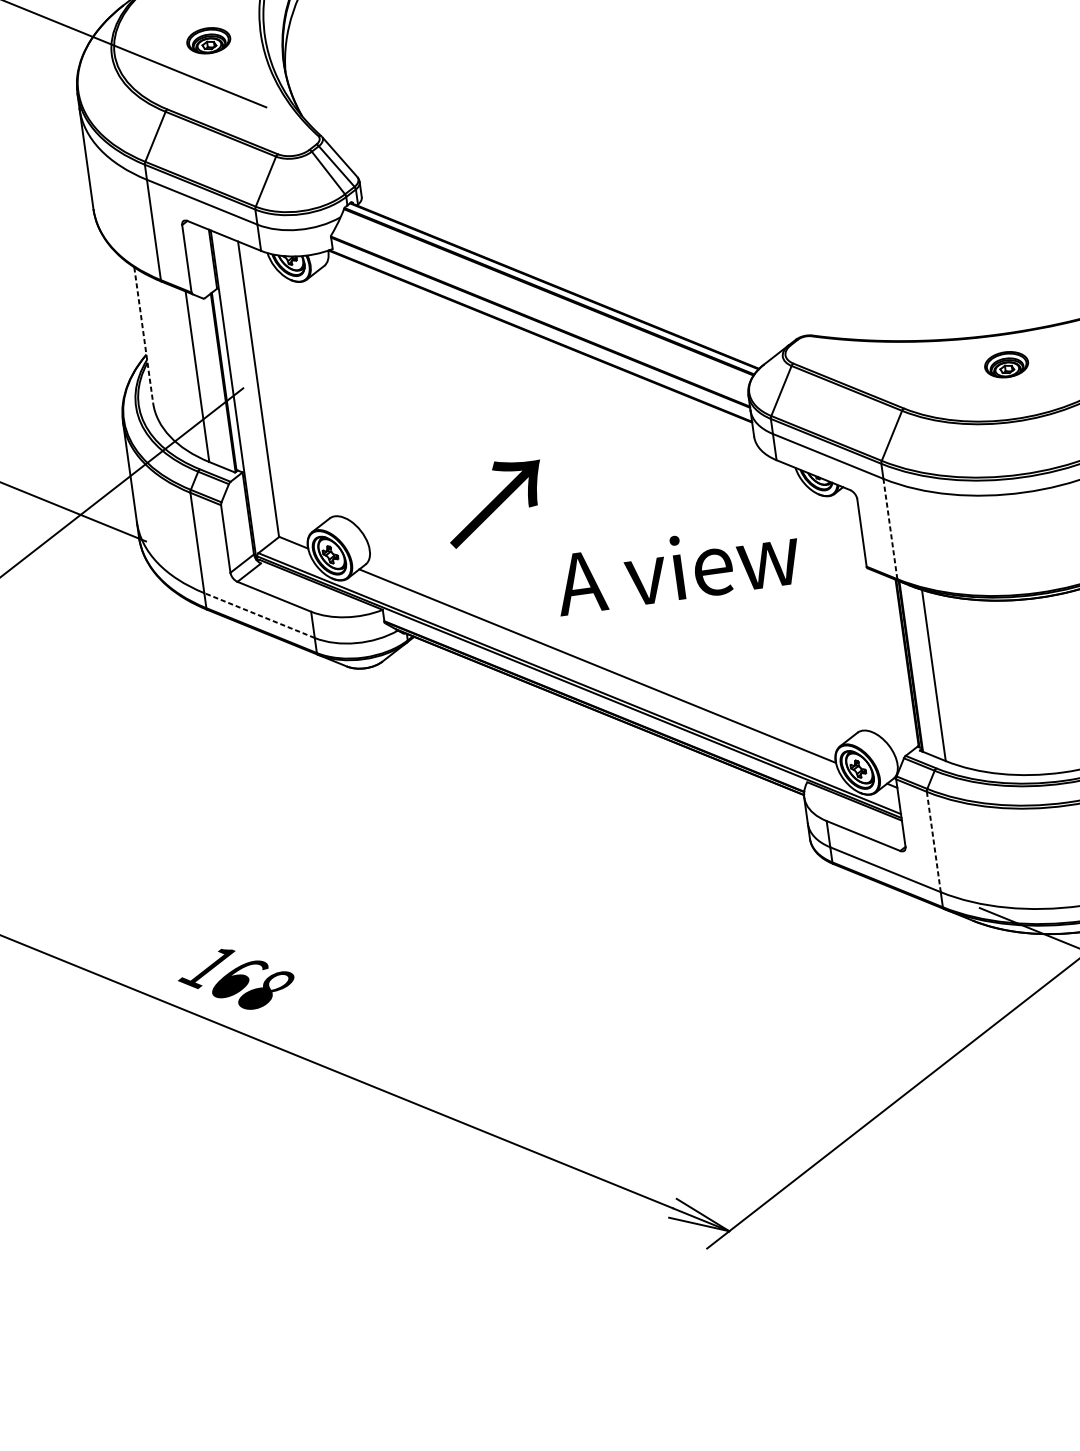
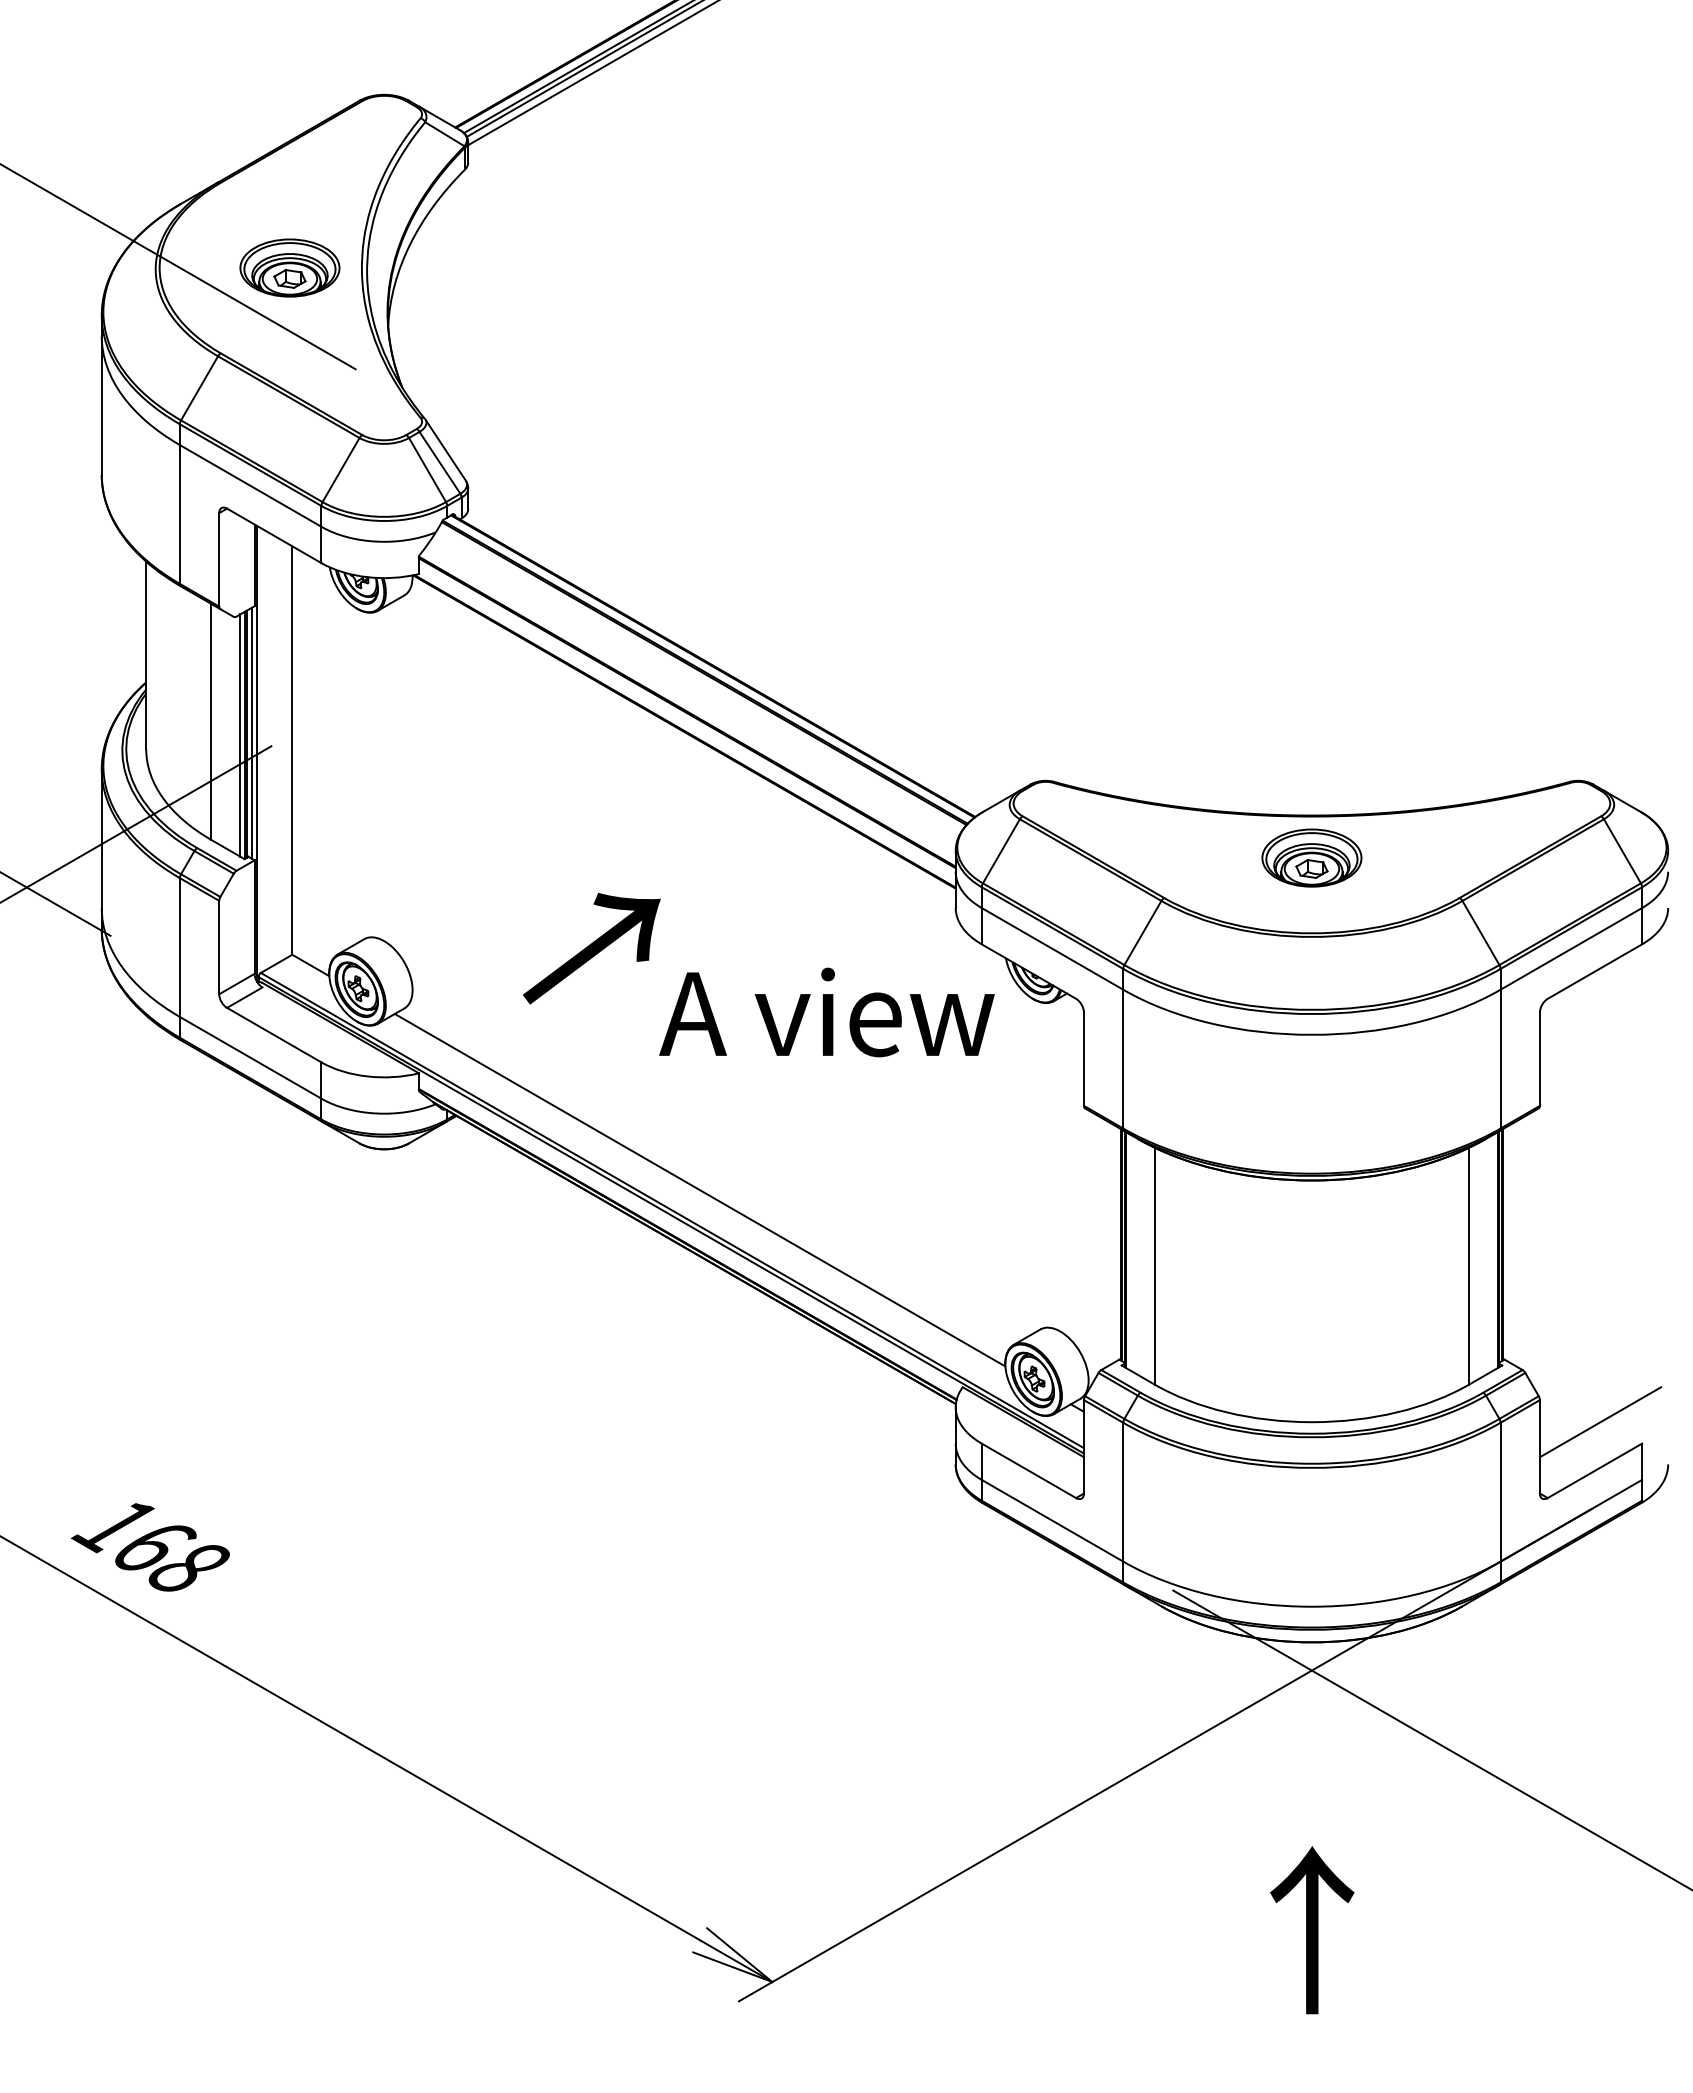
part: (208, 40) -> (289, 267), size x1.67
line: (143, 335) -> (146, 655), dashed -> solid
part: (1006, 364) -> (1311, 857), size x1.67
line: (228, 380) -> (252, 733), added
line: (219, 383) -> (240, 735), added
line: (890, 528) -> (1123, 1058), dashed -> solid
text: (677, 568) -> (826, 1012), moved
line: (259, 615) -> (250, 1057), dashed -> solid
line: (934, 842) -> (1123, 1492), dashed -> solid

